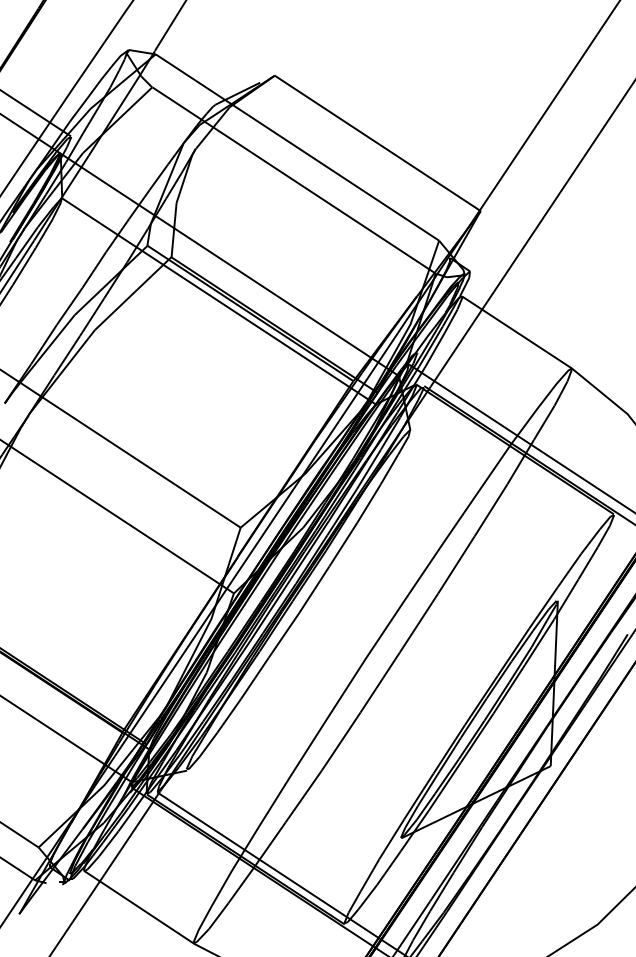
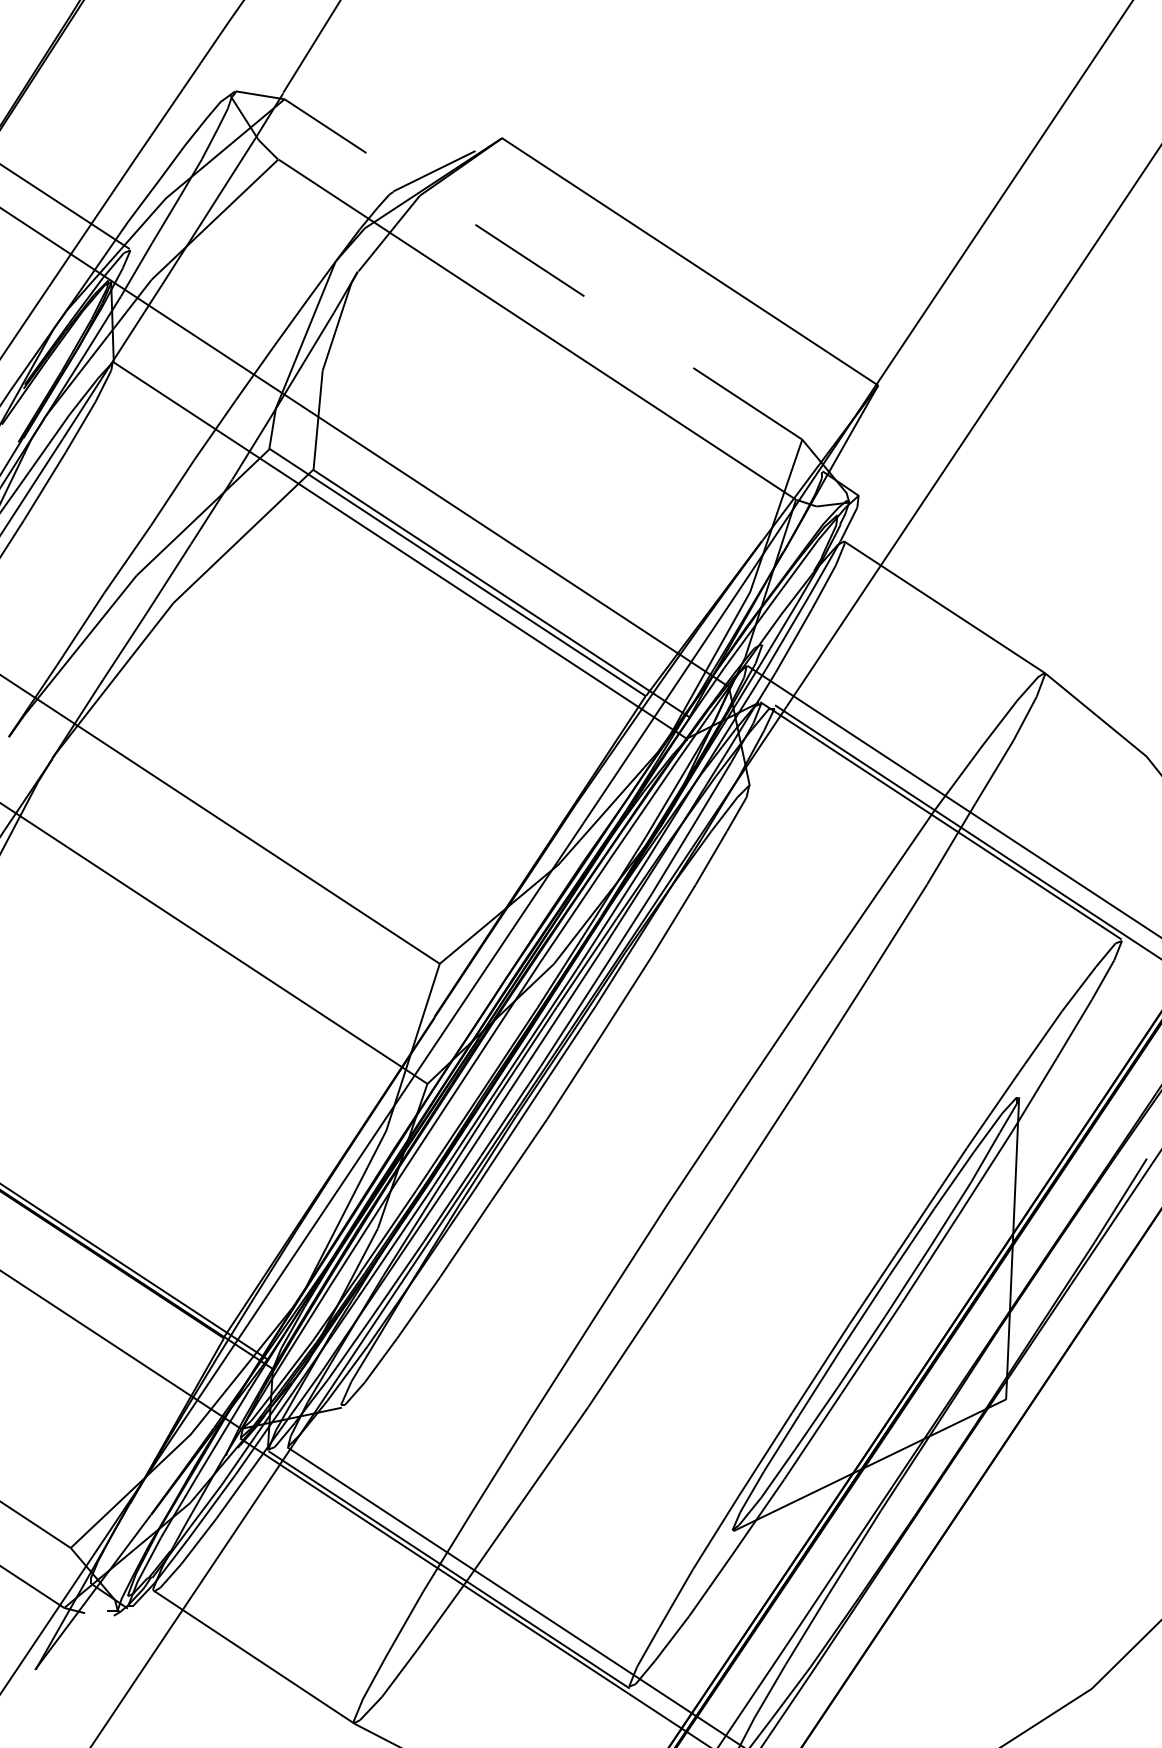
line: (297, 147) -> (543, 269), solid -> dashed

